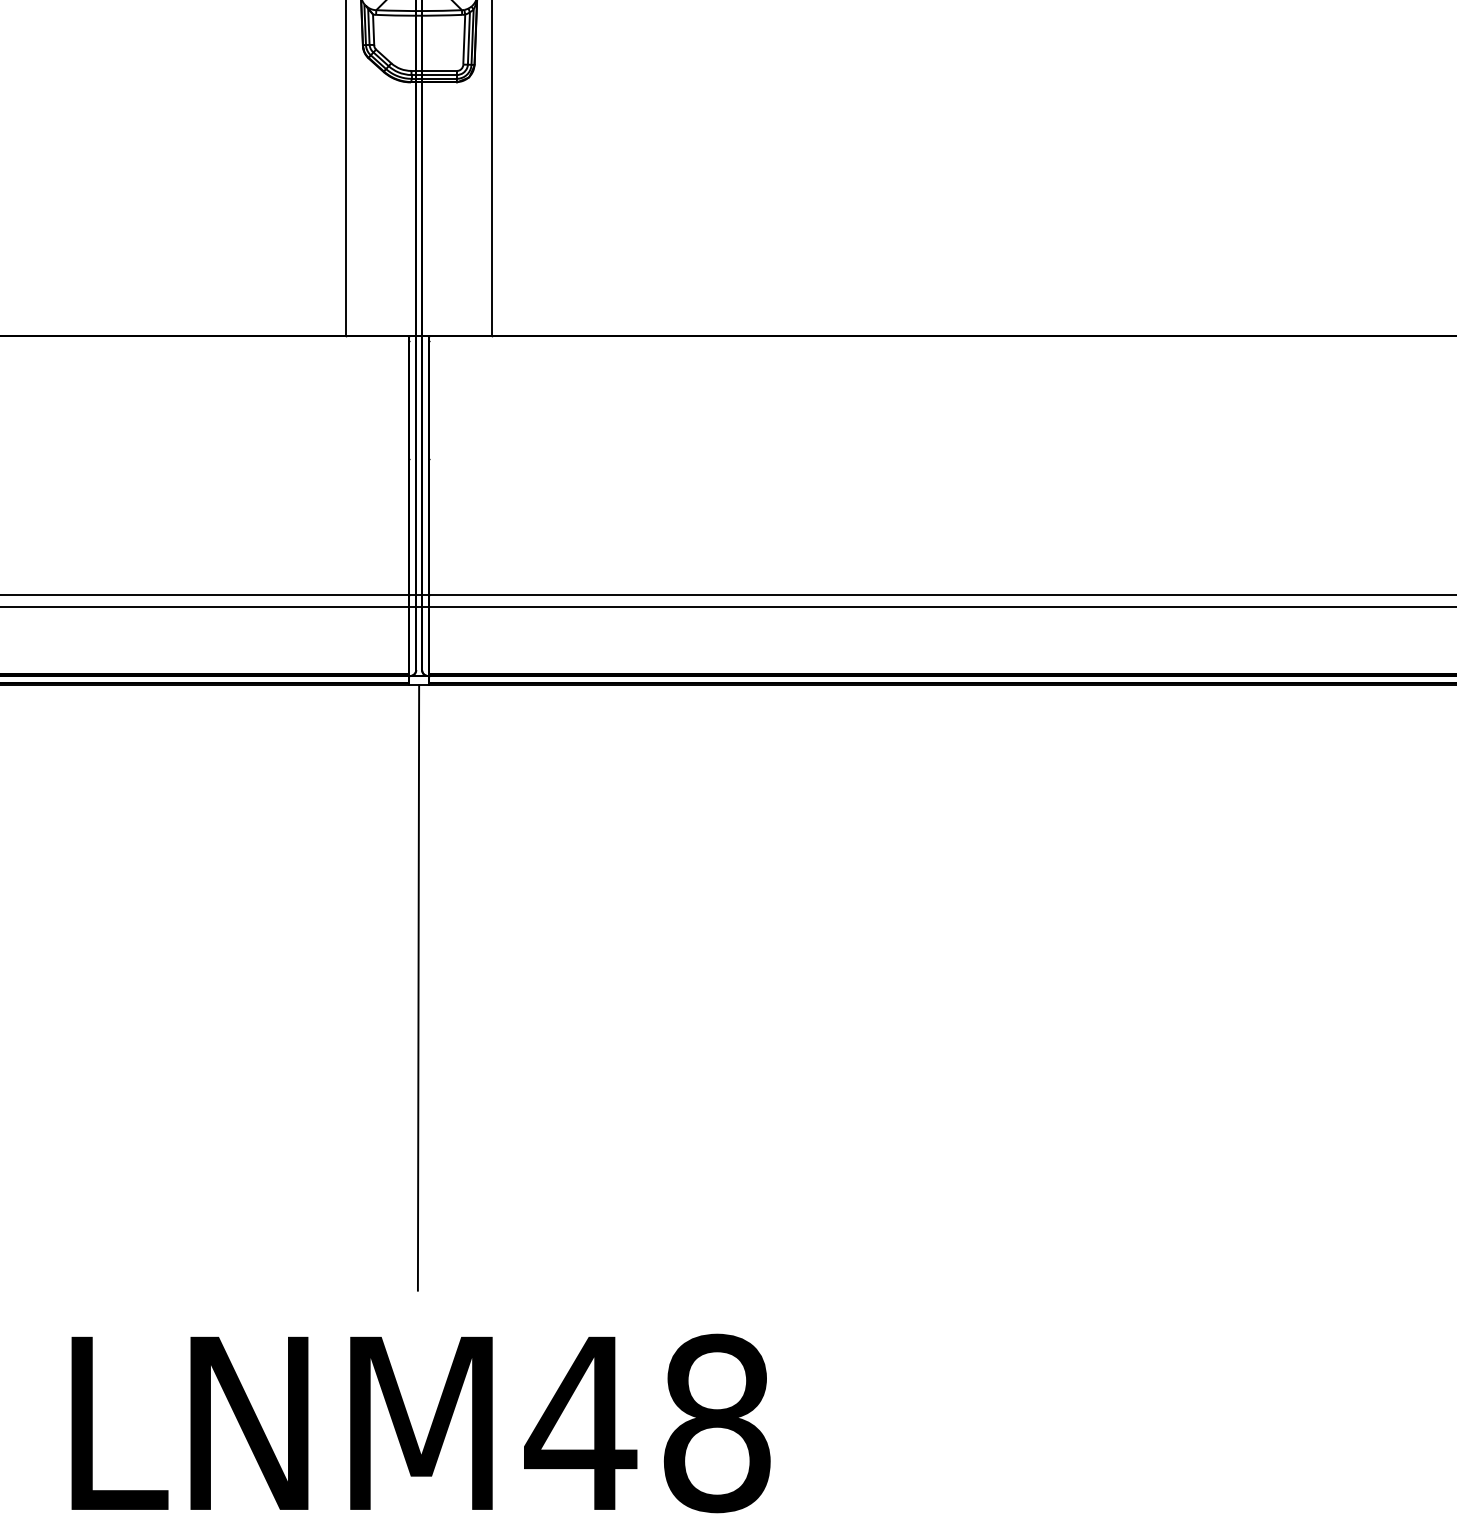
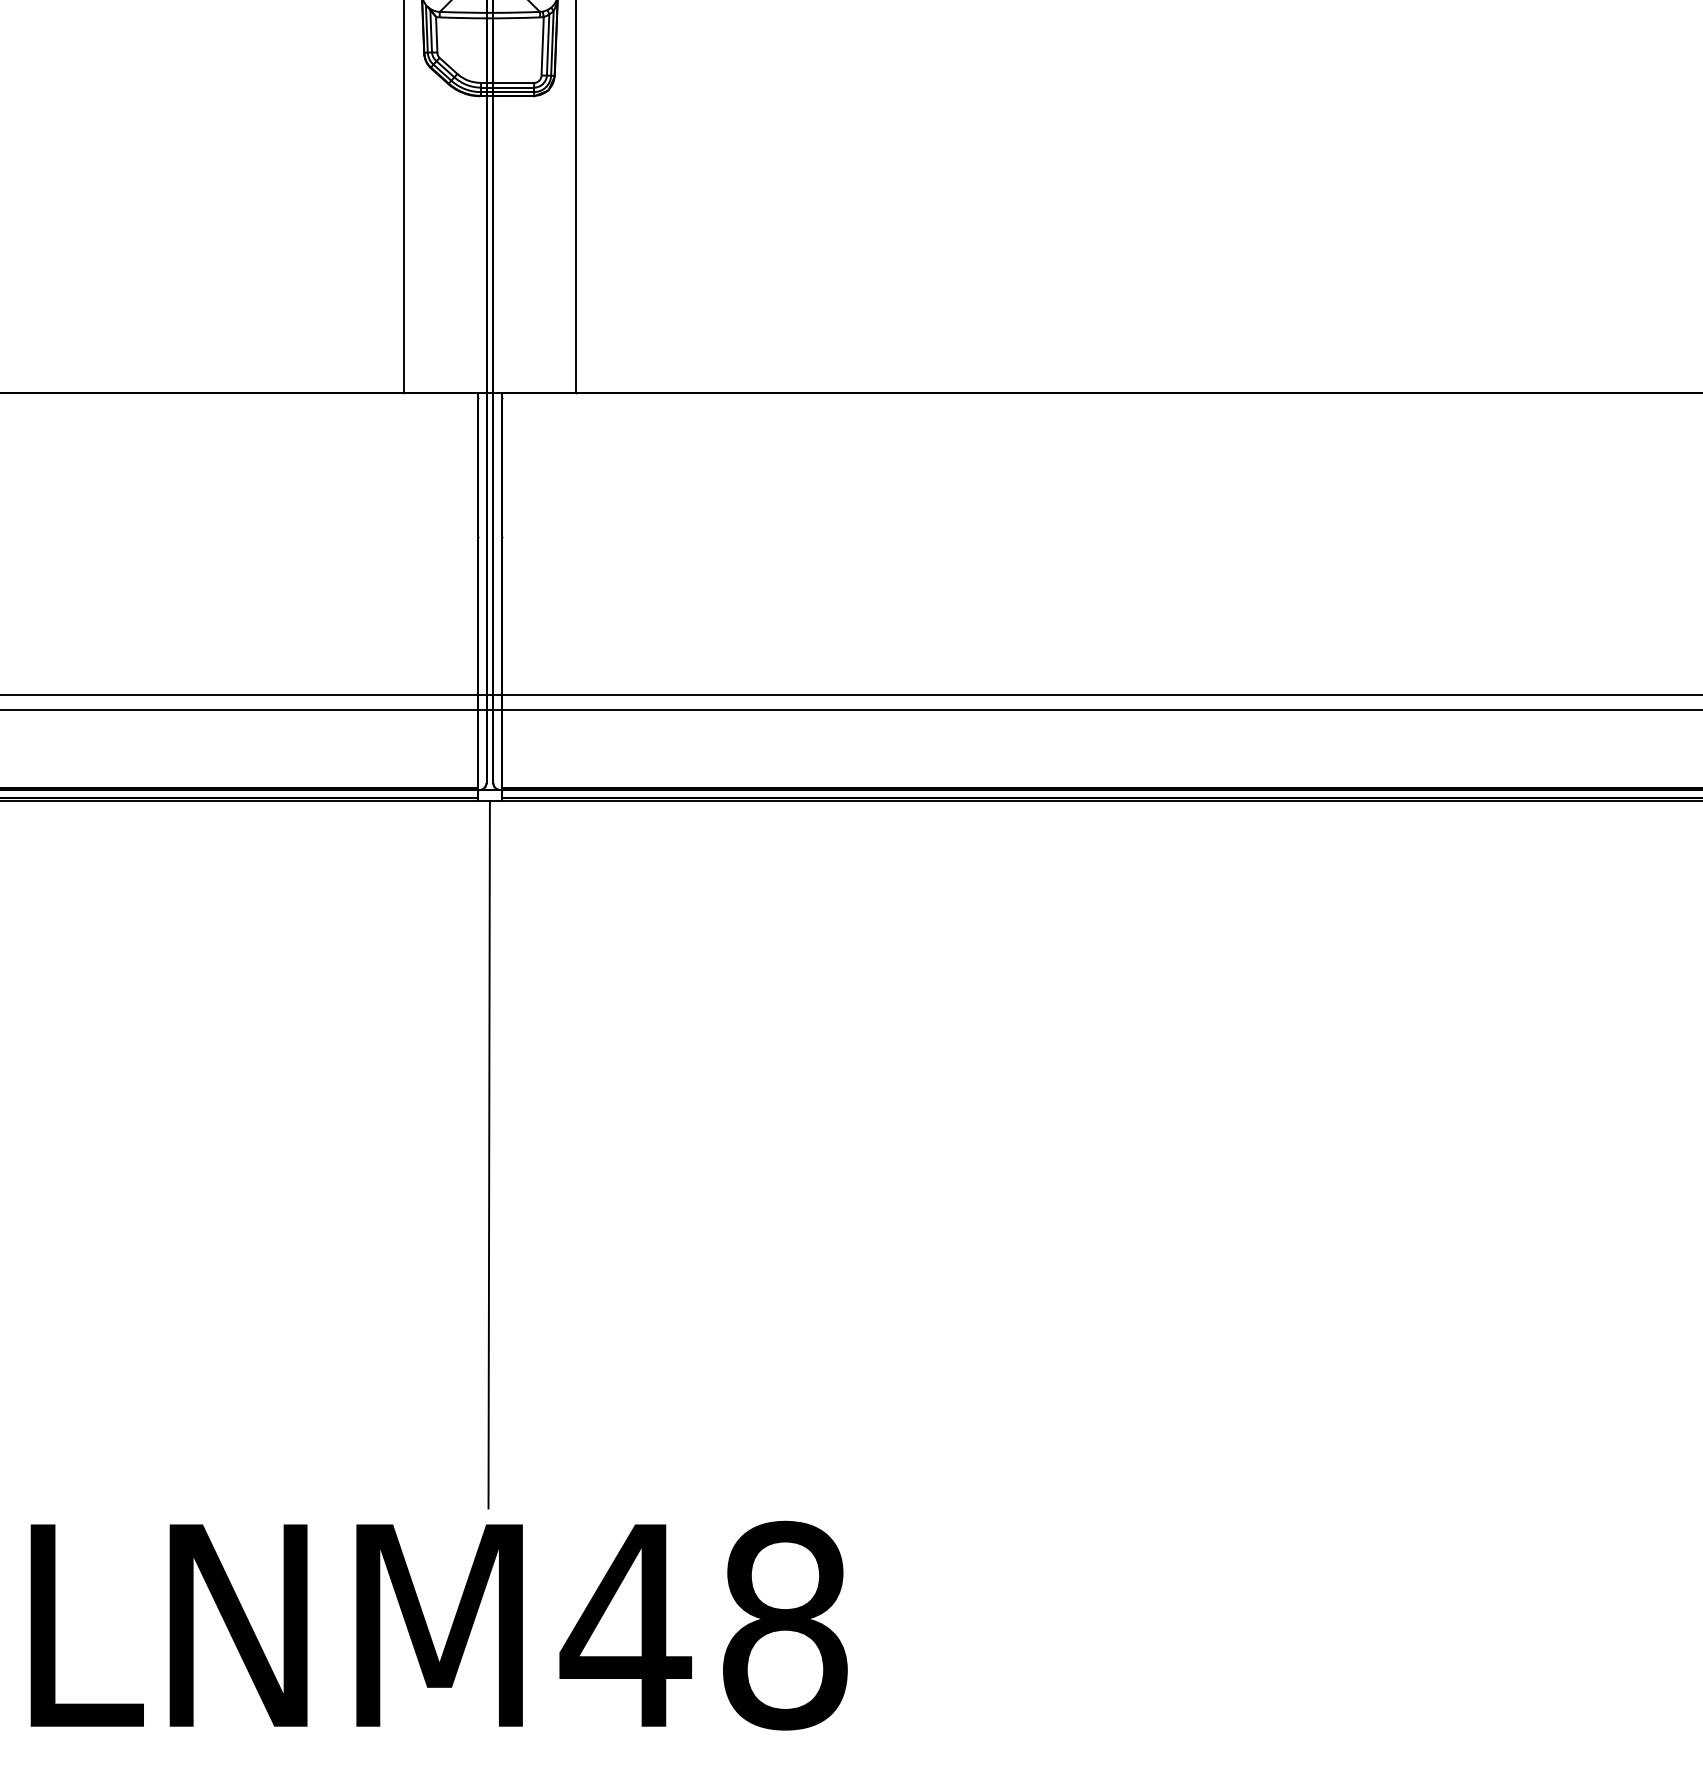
text: (420, 1423) -> (438, 1625), moved

